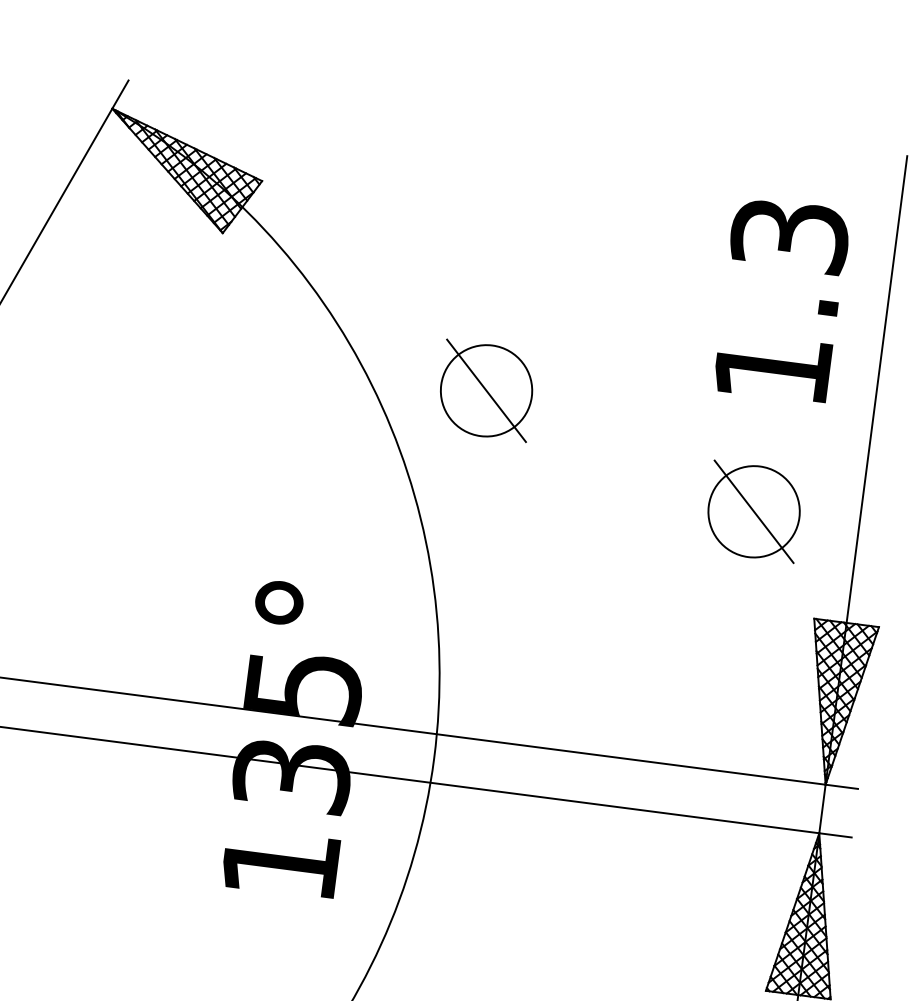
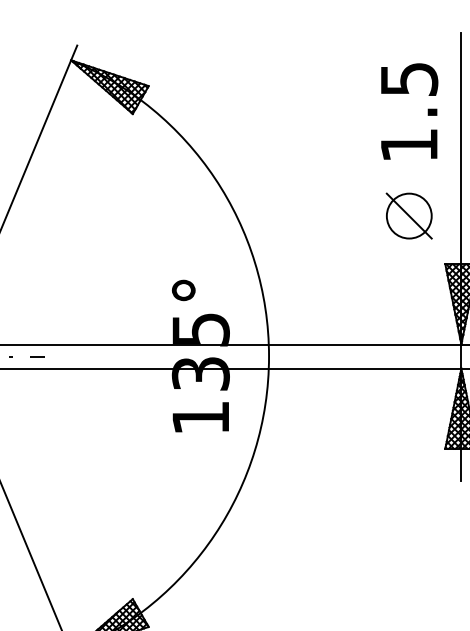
text: (788, 233) -> (408, 78), 1.3 -> 1.5
part: (485, 389) -> (270, 173), removed

